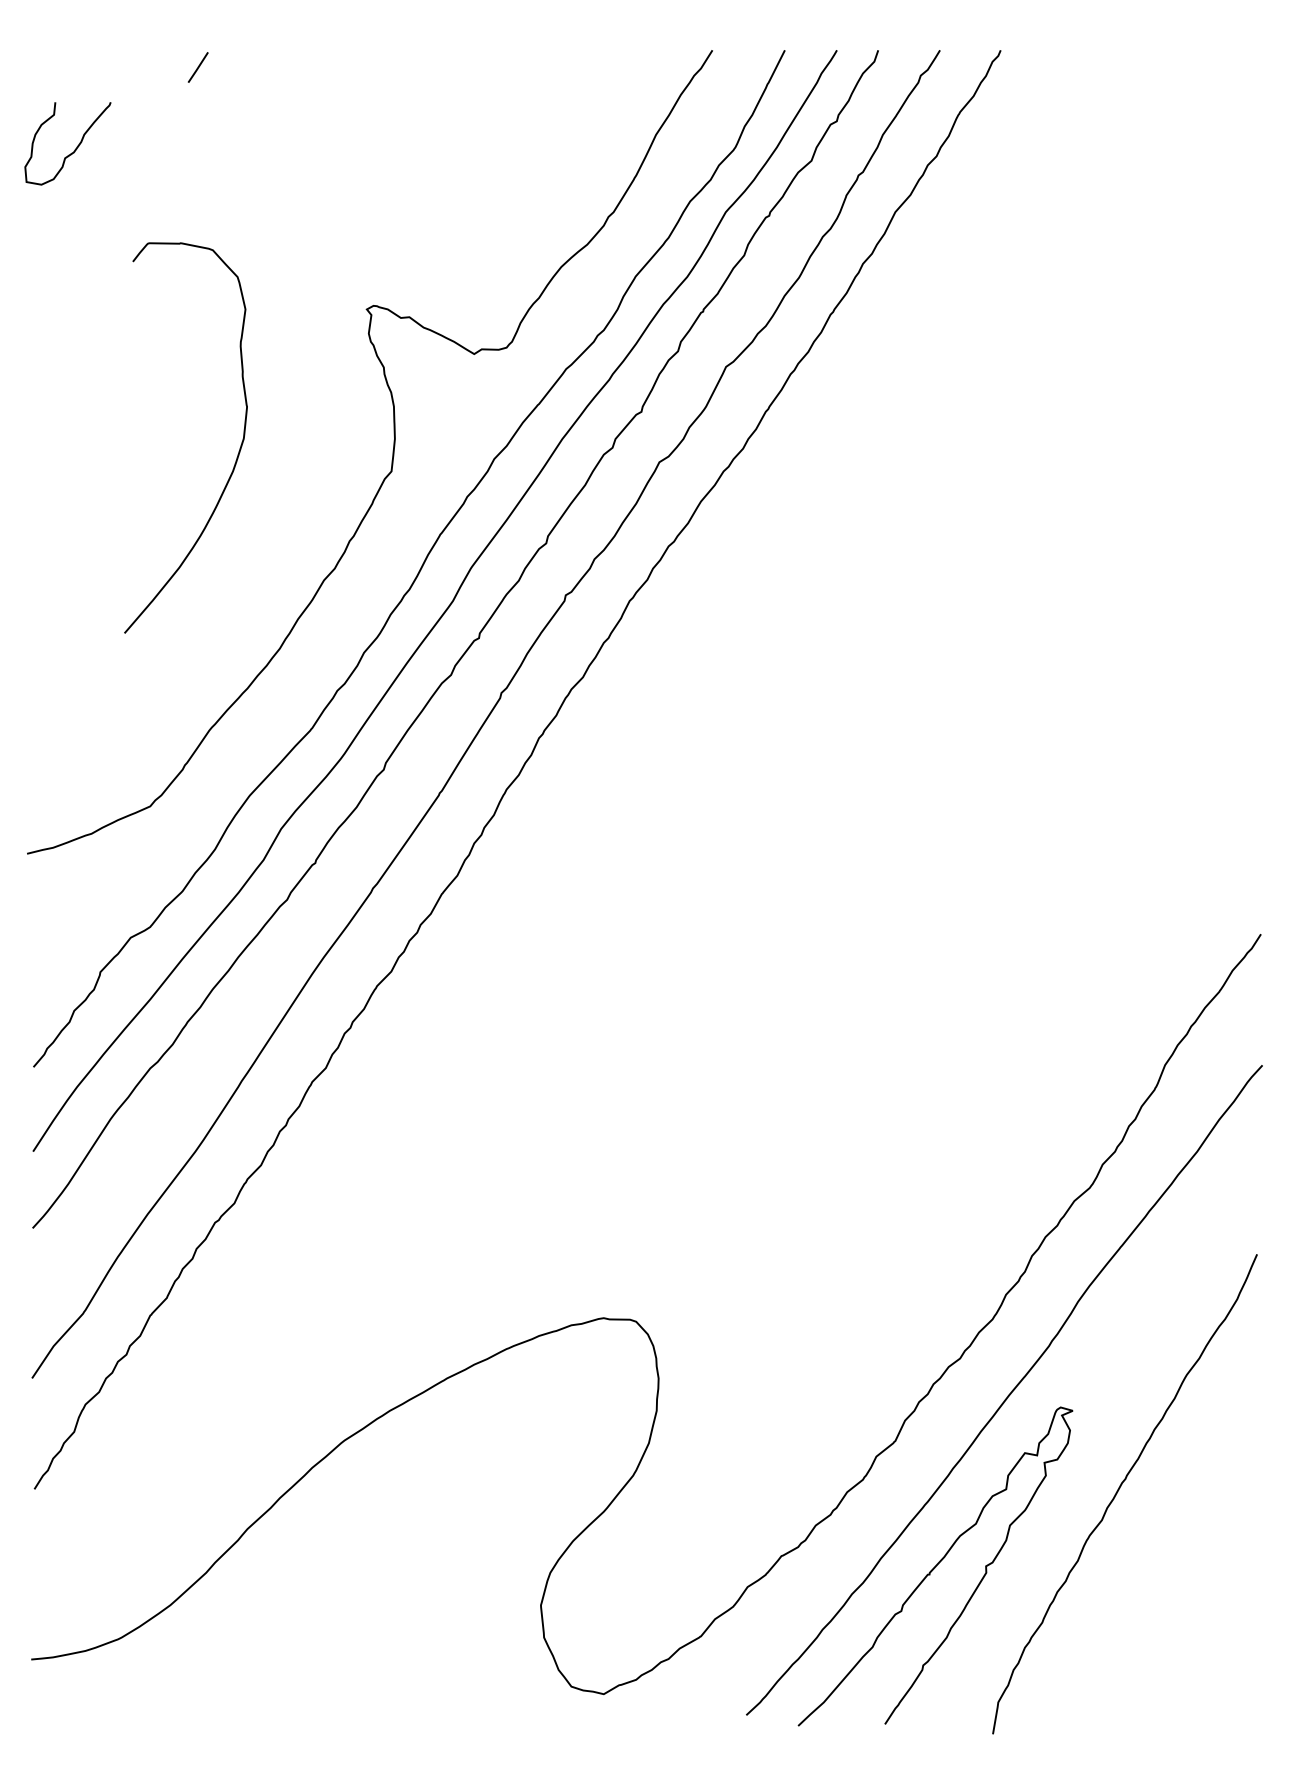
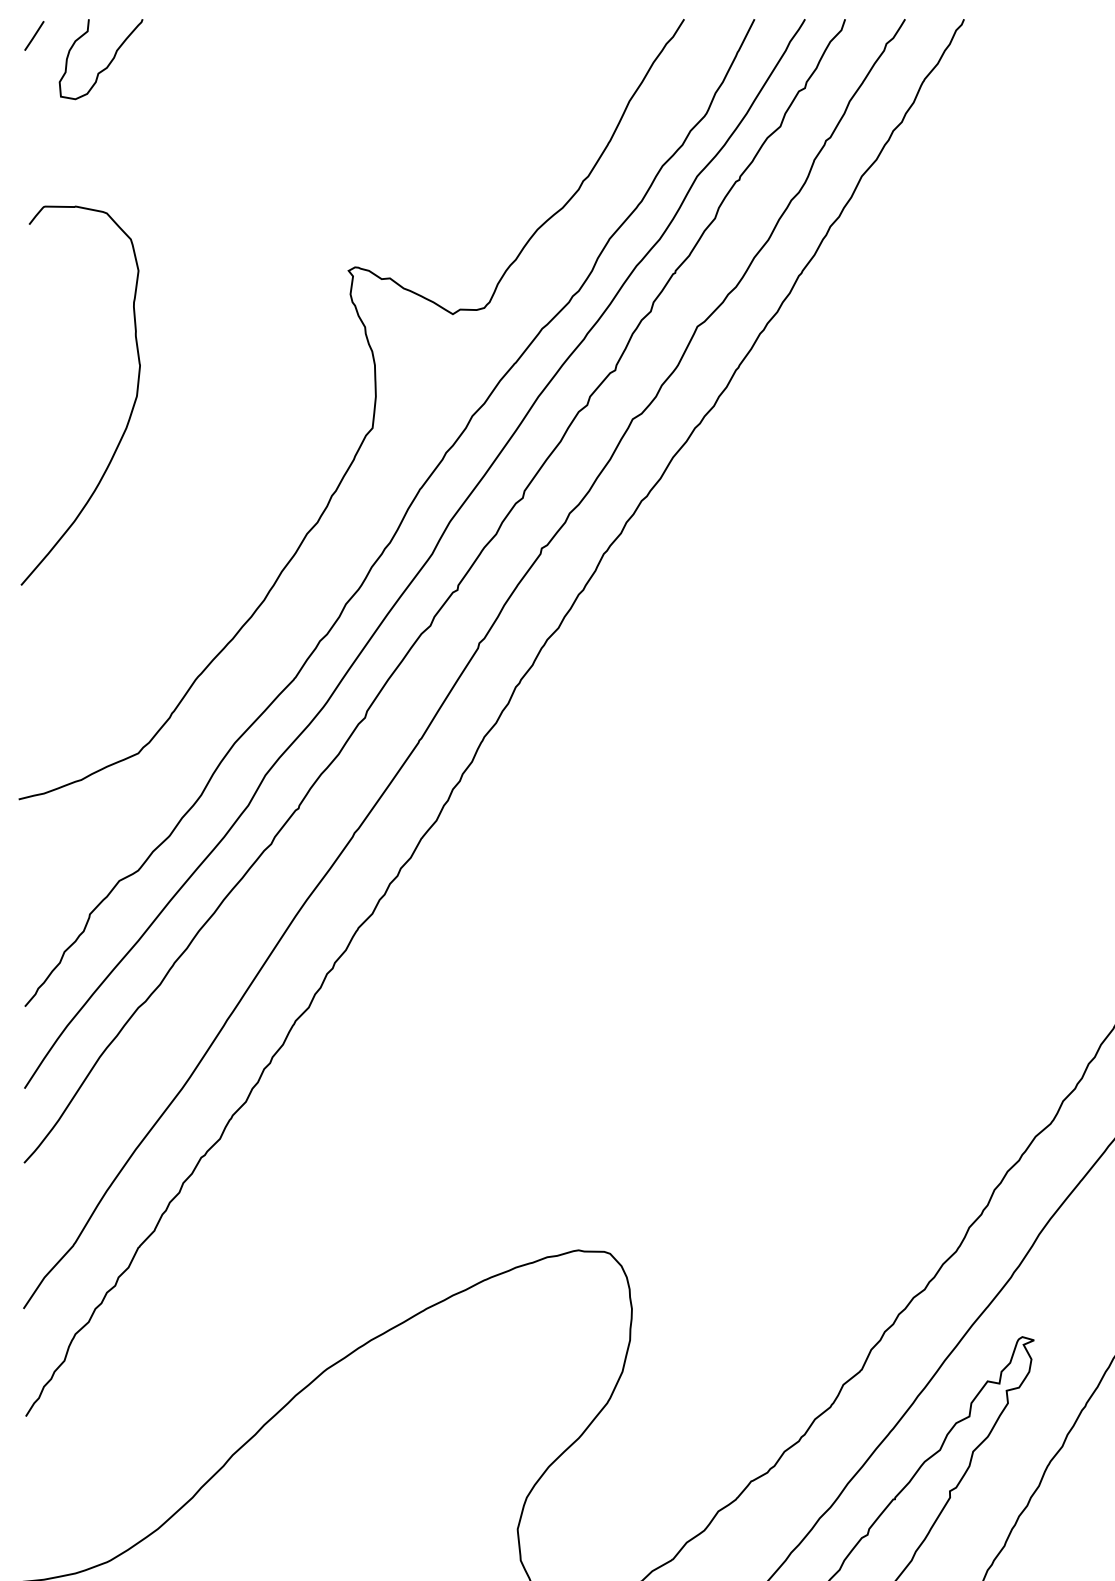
line: (197, 67) -> (33, 35), moved
curve: (74, 149) -> (107, 65), moved
curve: (237, 454) -> (130, 411), moved

